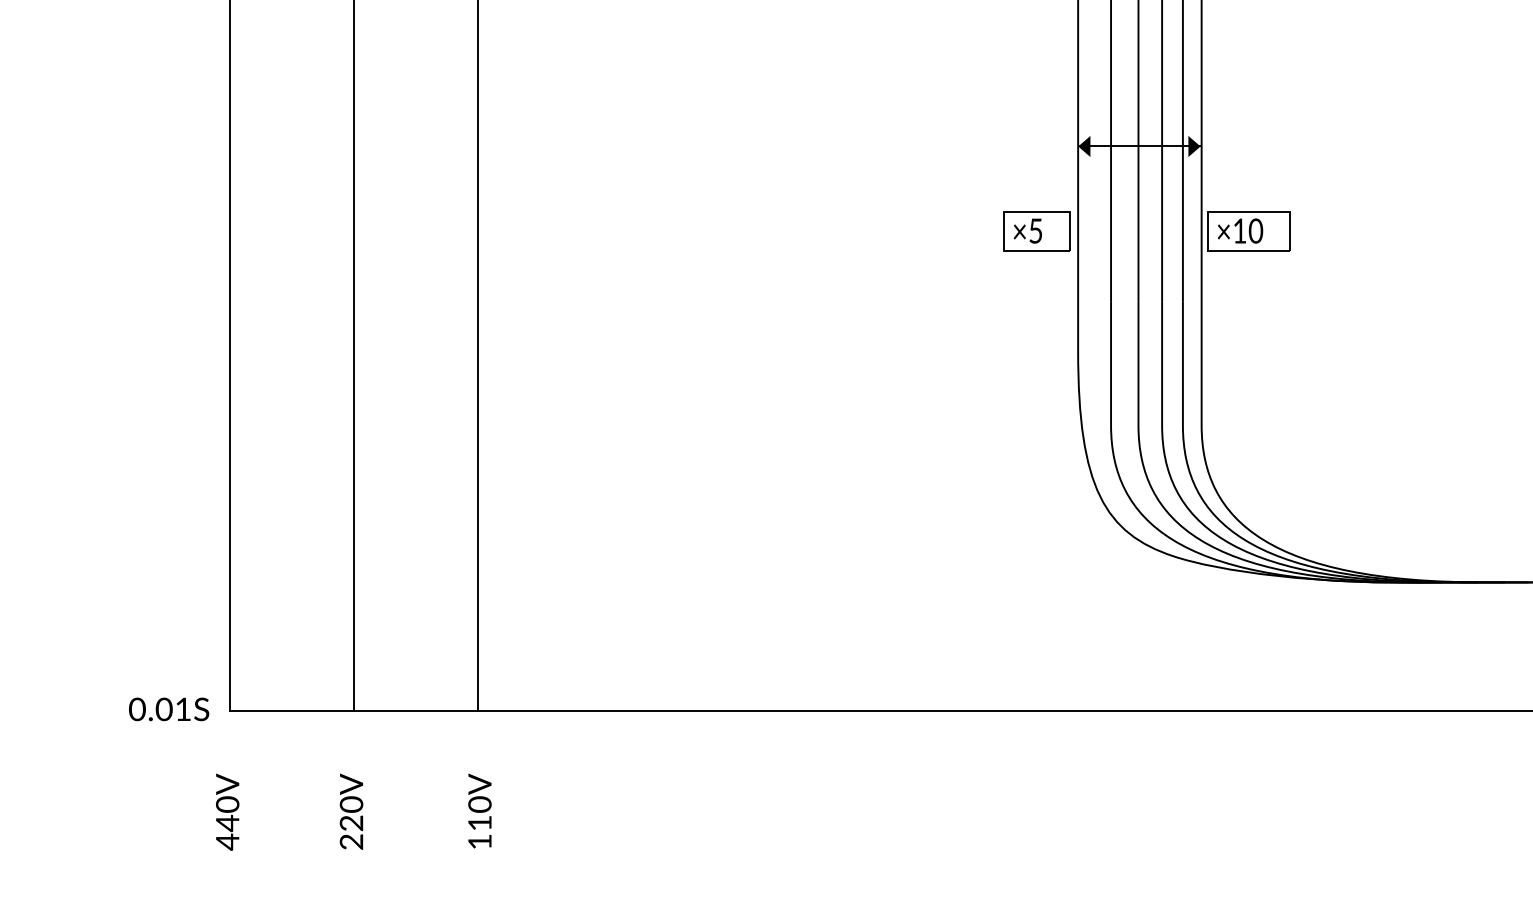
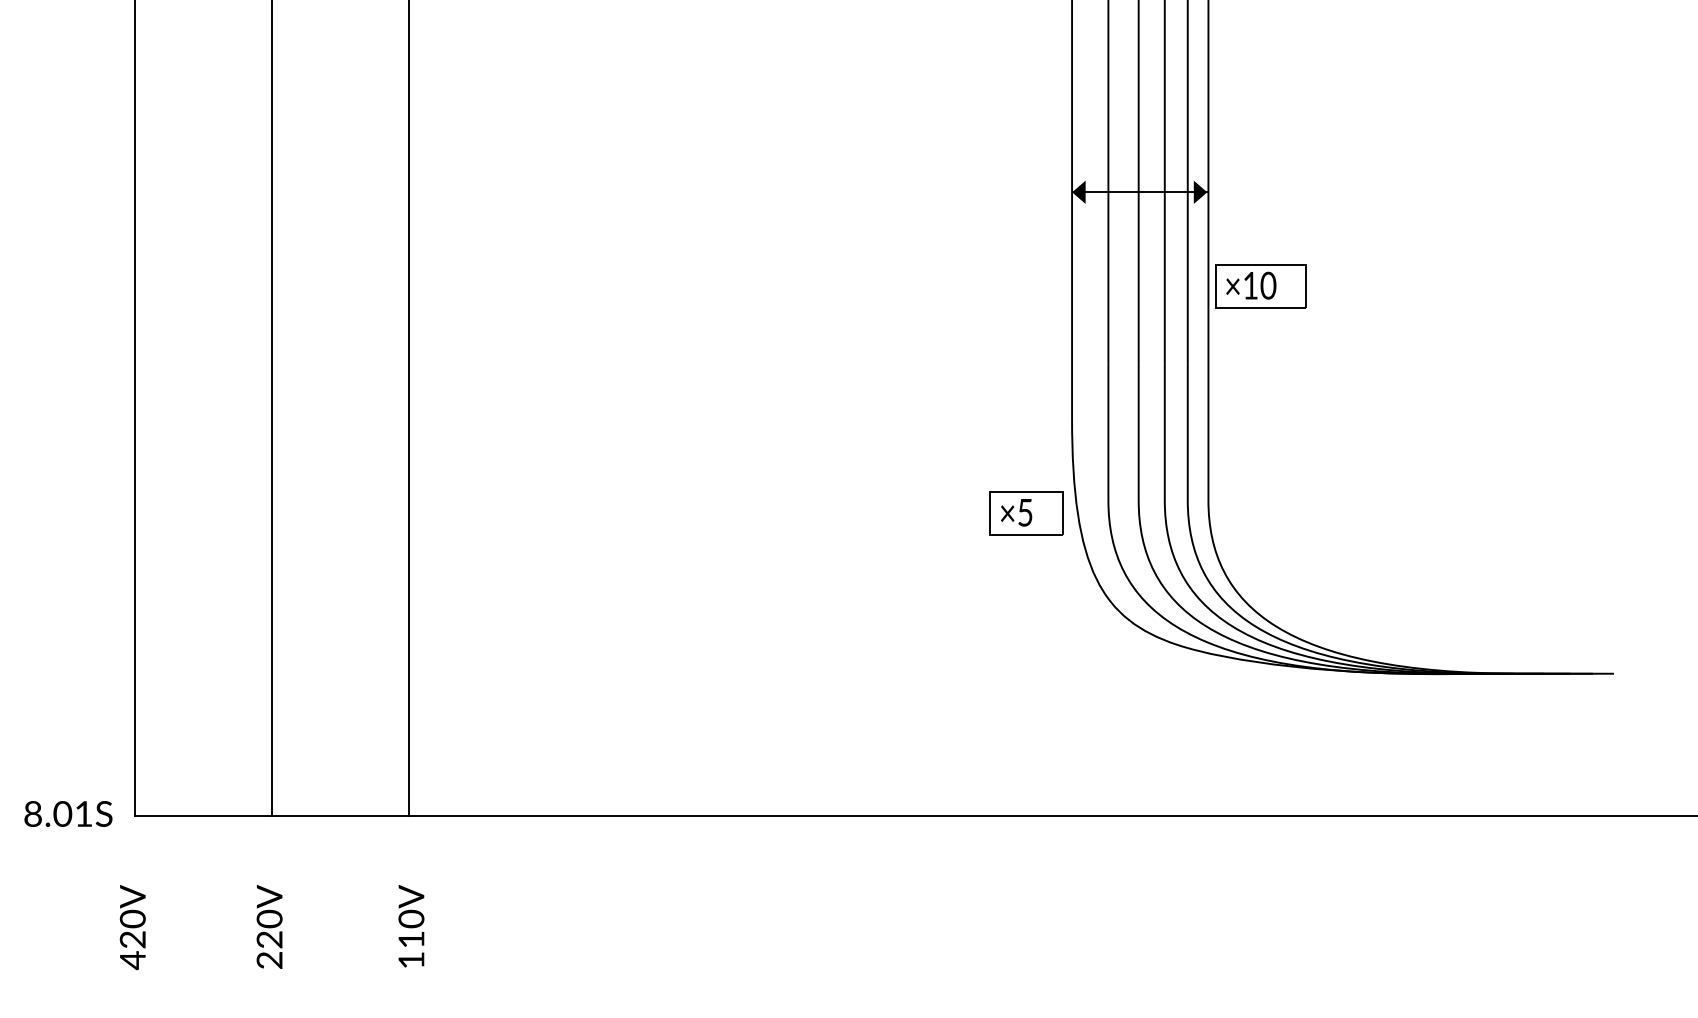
part: (1036, 231) -> (1026, 513), moved
text: (136, 709) -> (32, 814), 0.01S -> 8.01S
text: (227, 823) -> (132, 939), 440V -> 420V

